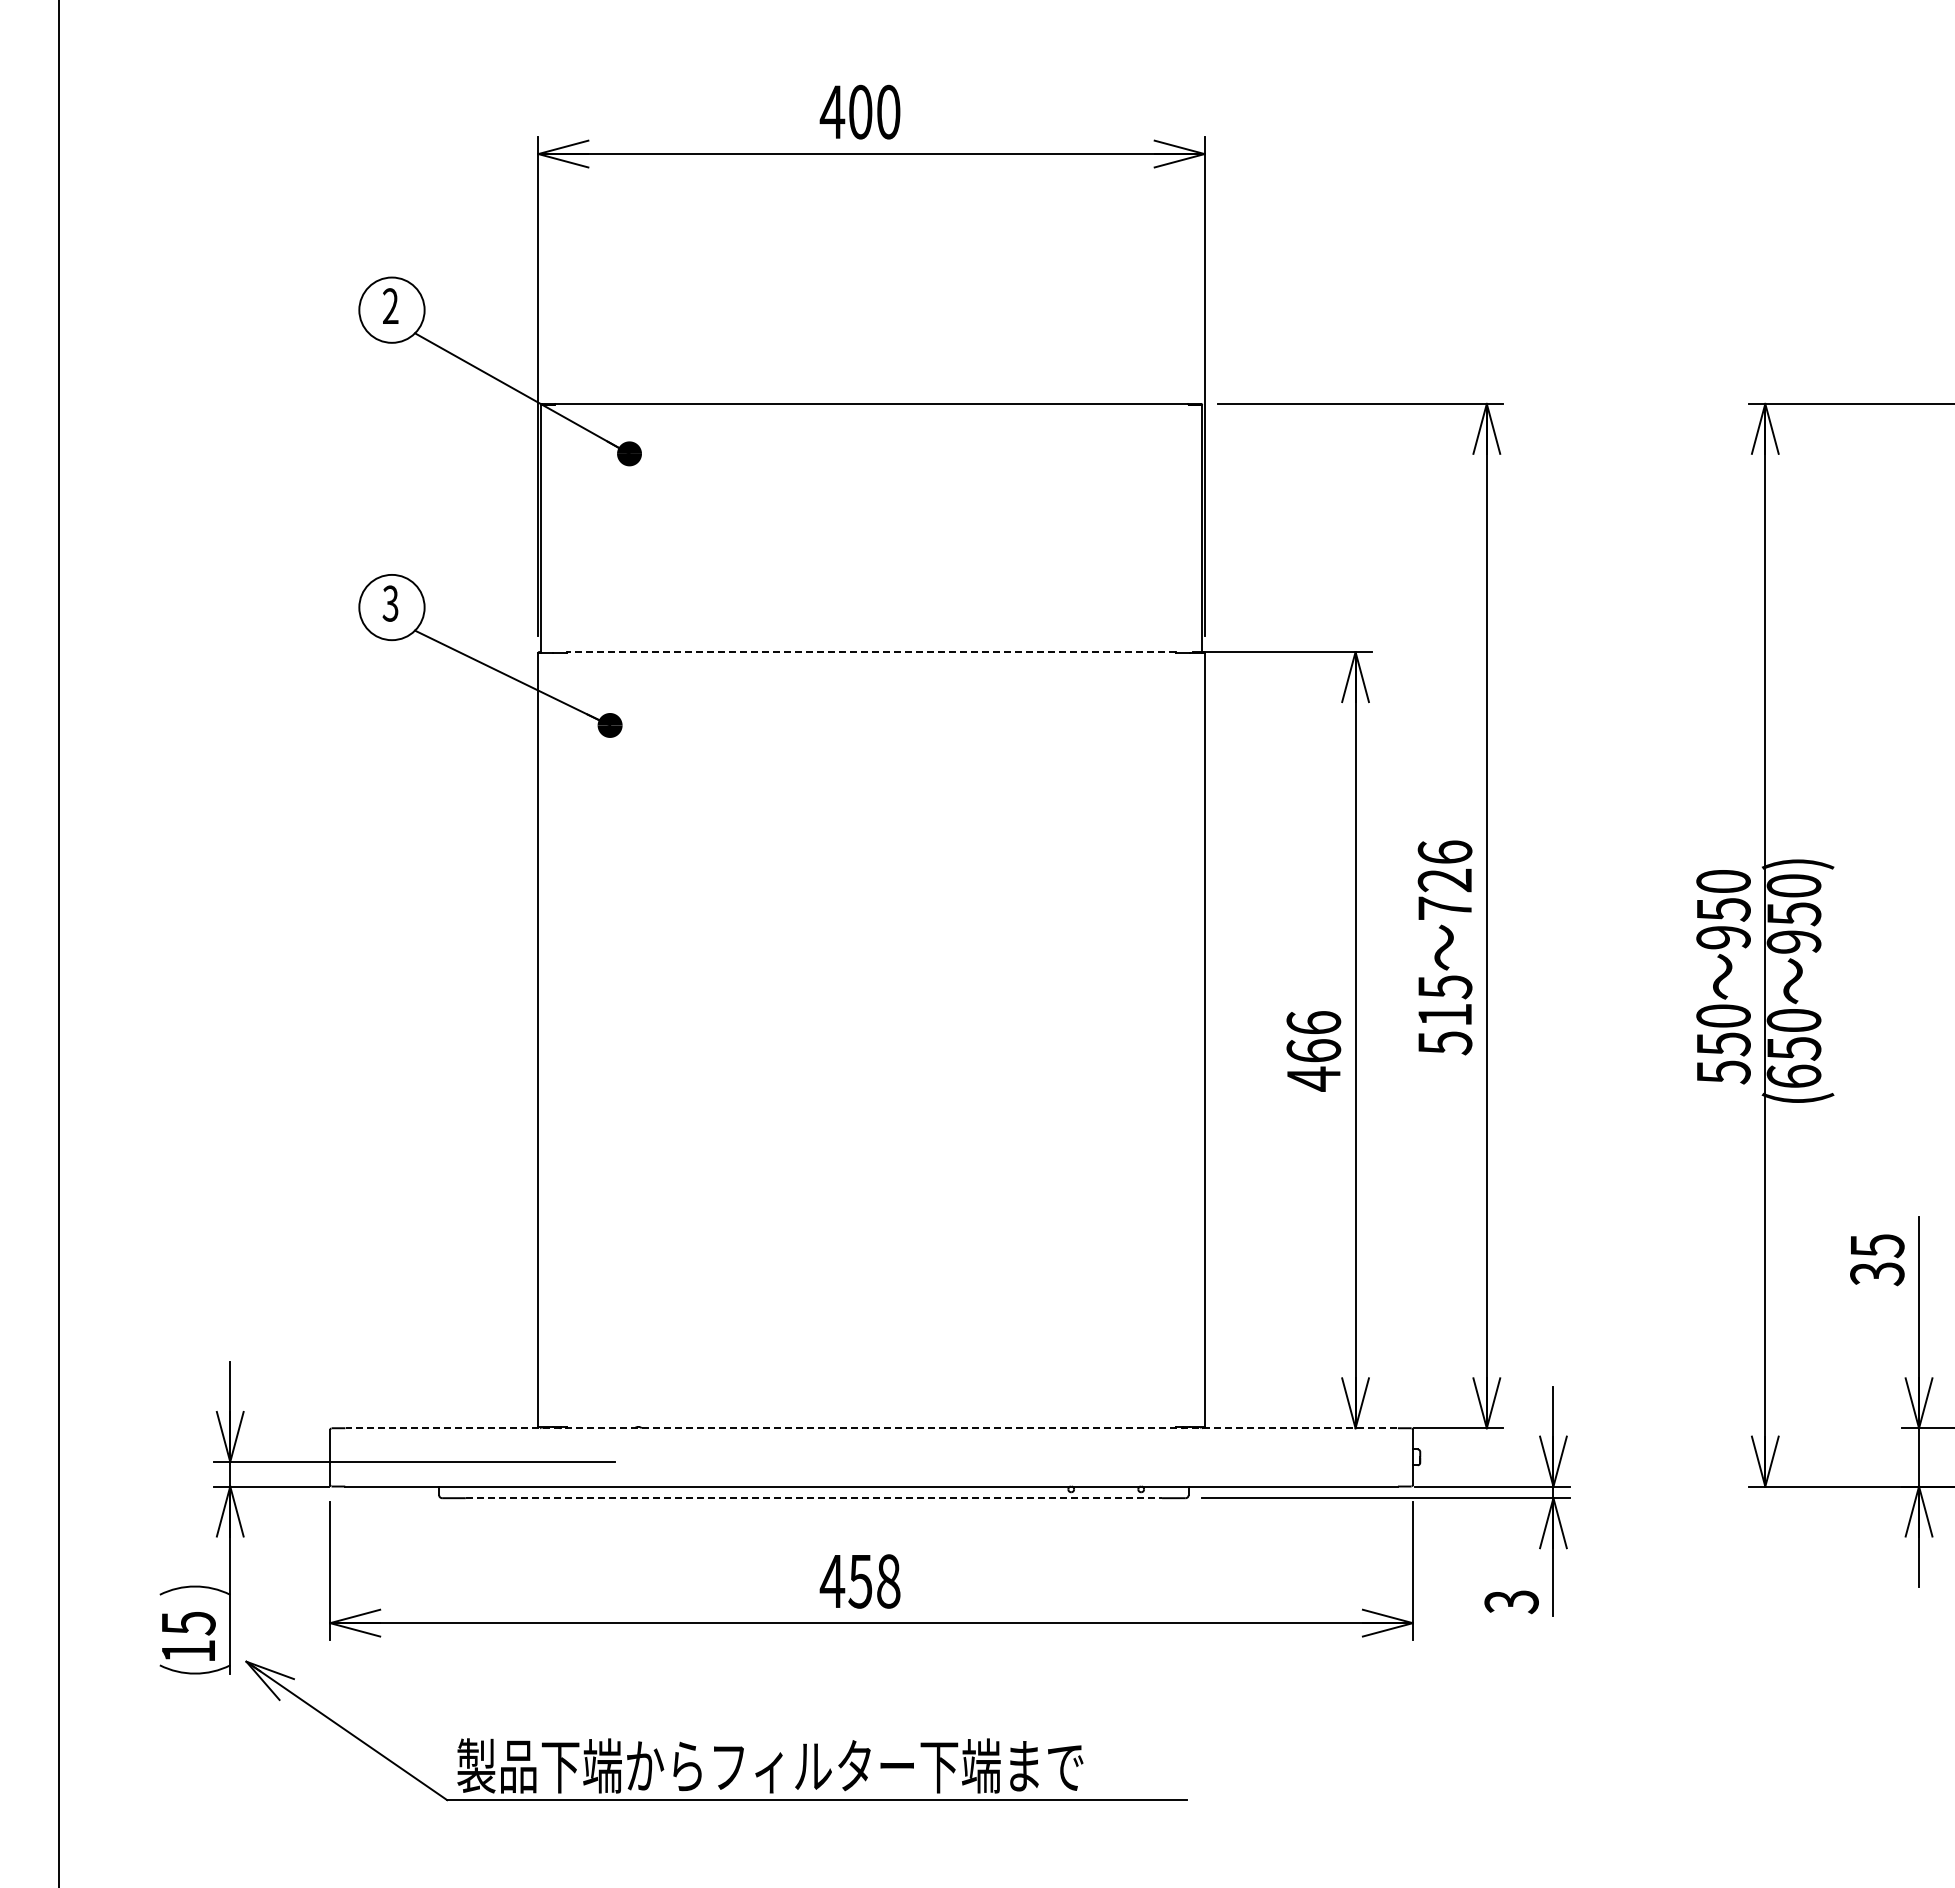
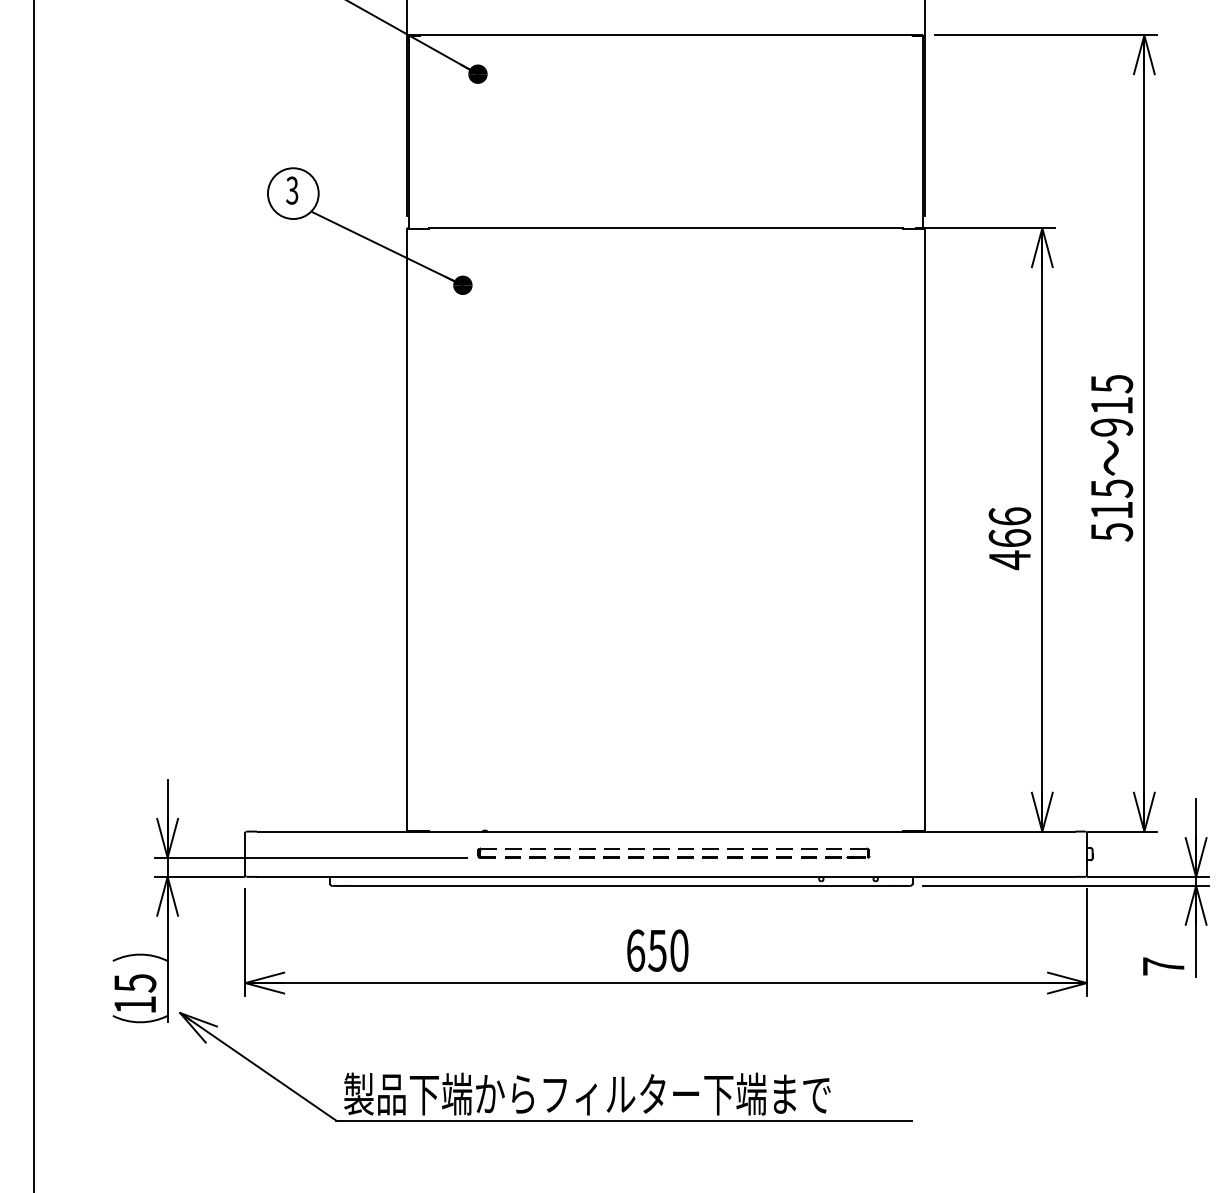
line: (871, 652) -> (666, 228), dashed -> solid
text: (1444, 880) -> (1111, 405), 726 -> 915
line: (871, 1428) -> (666, 831), dashed -> solid
part: (886, 1460) -> (677, 856), added
line: (814, 1498) -> (621, 886), dashed -> solid
text: (859, 1581) -> (656, 950), 458 -> 650
text: (1511, 1602) -> (1163, 967), 3 -> 7

